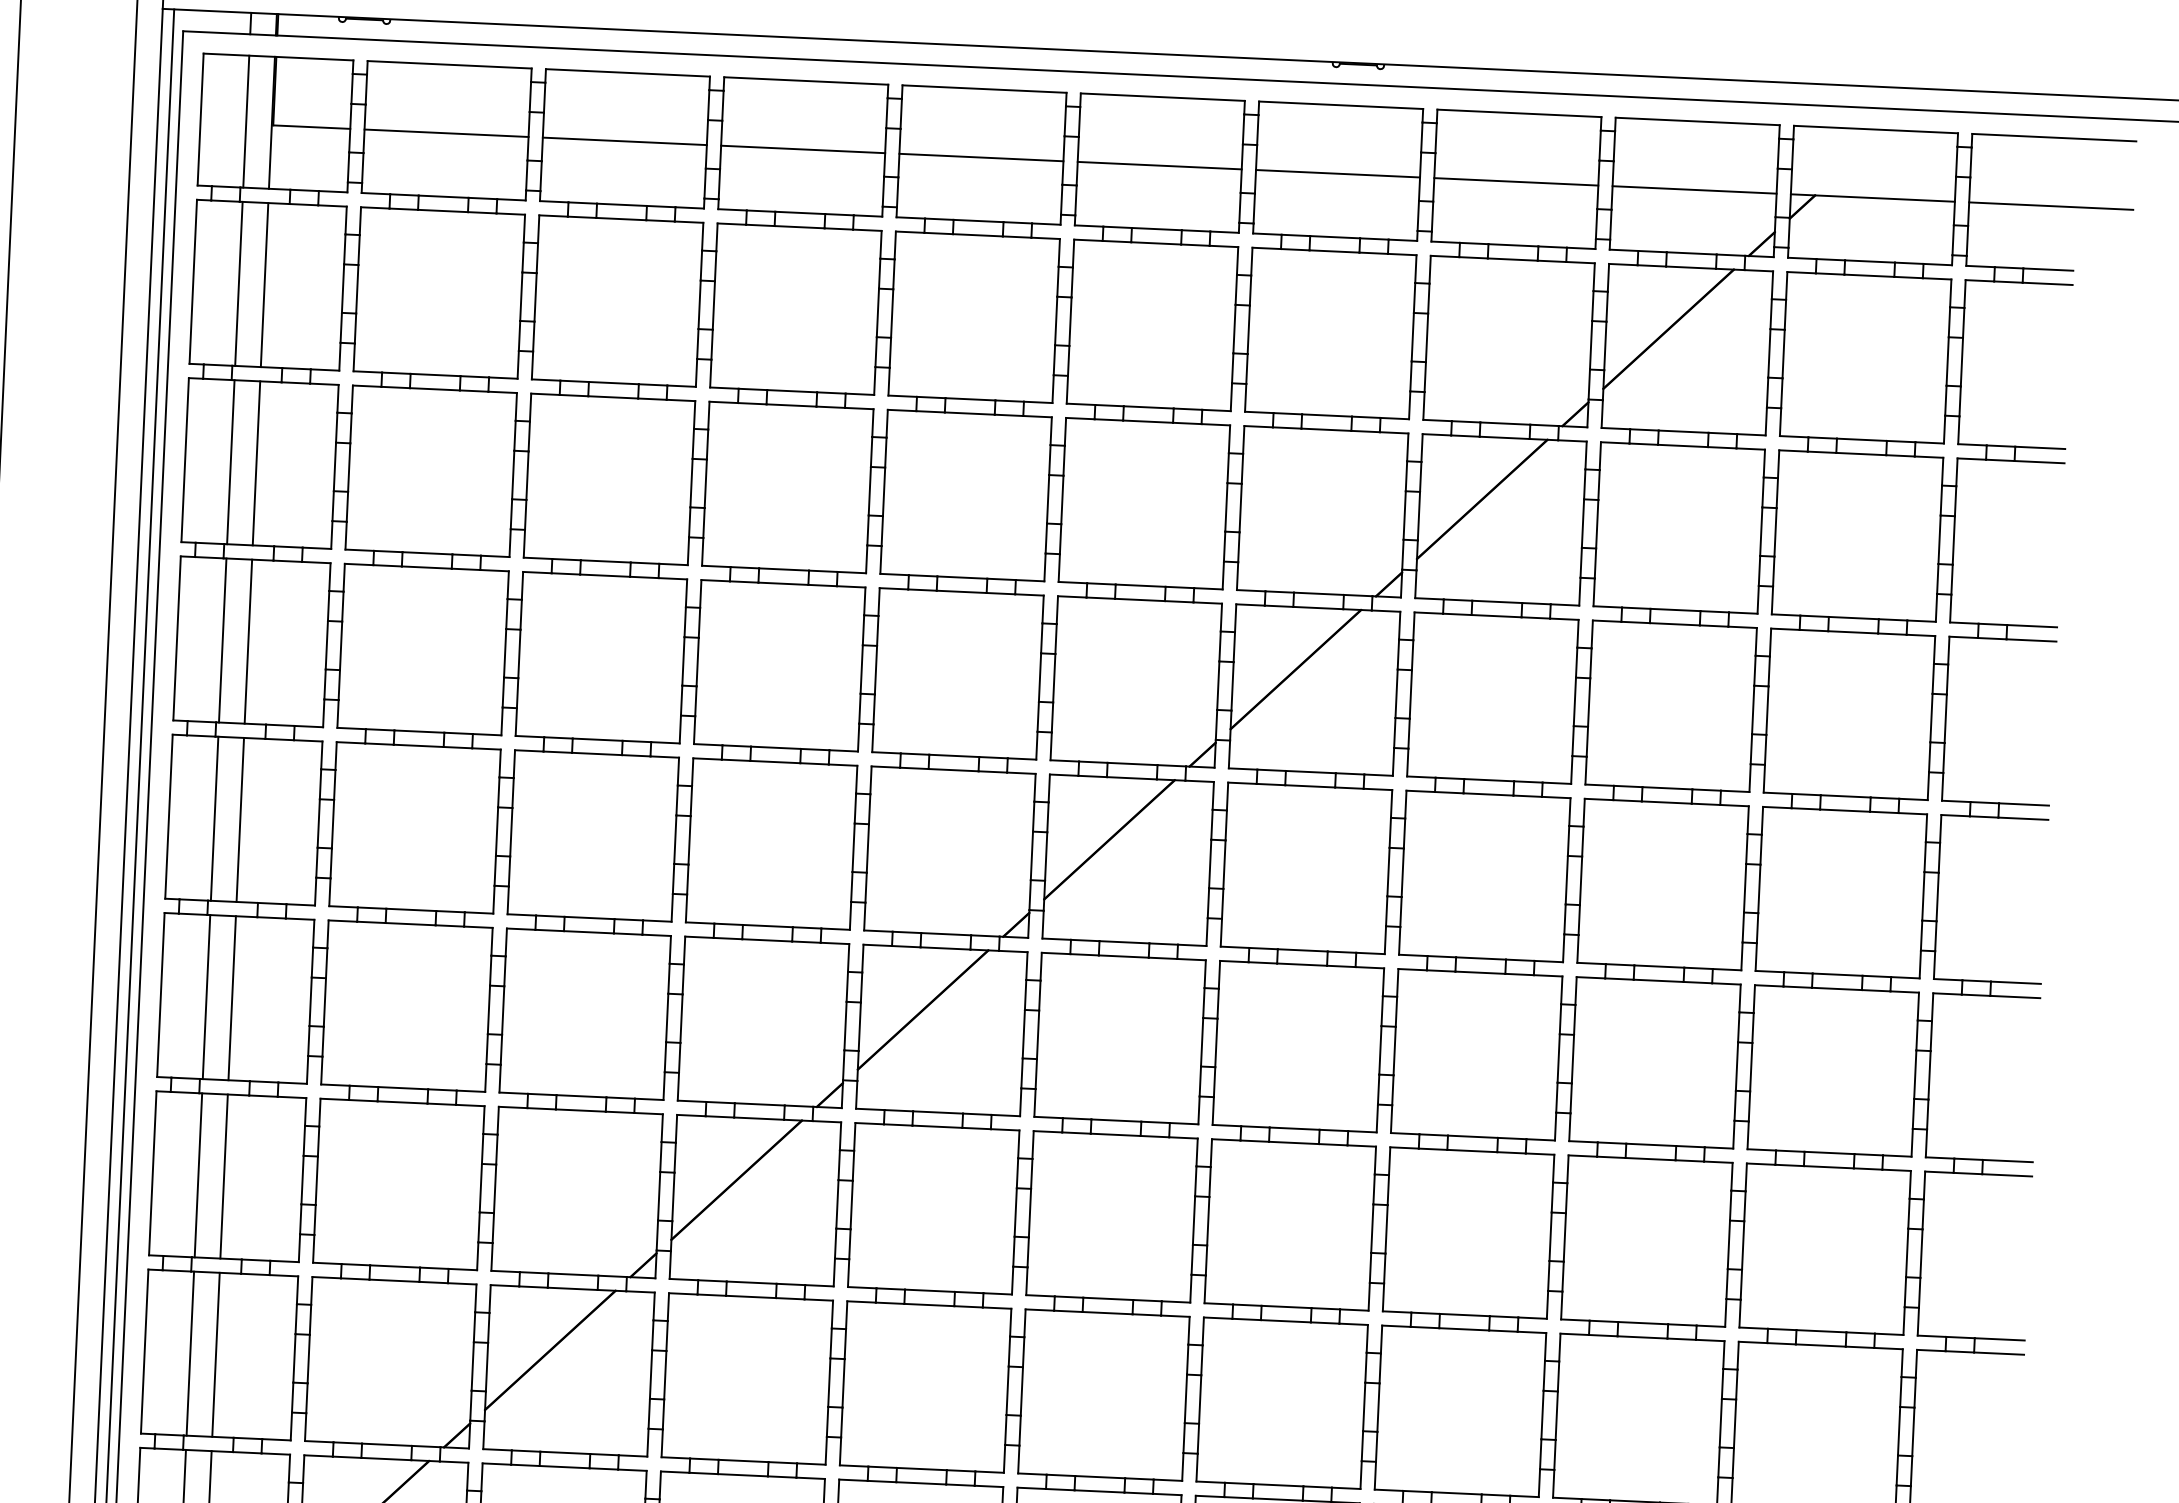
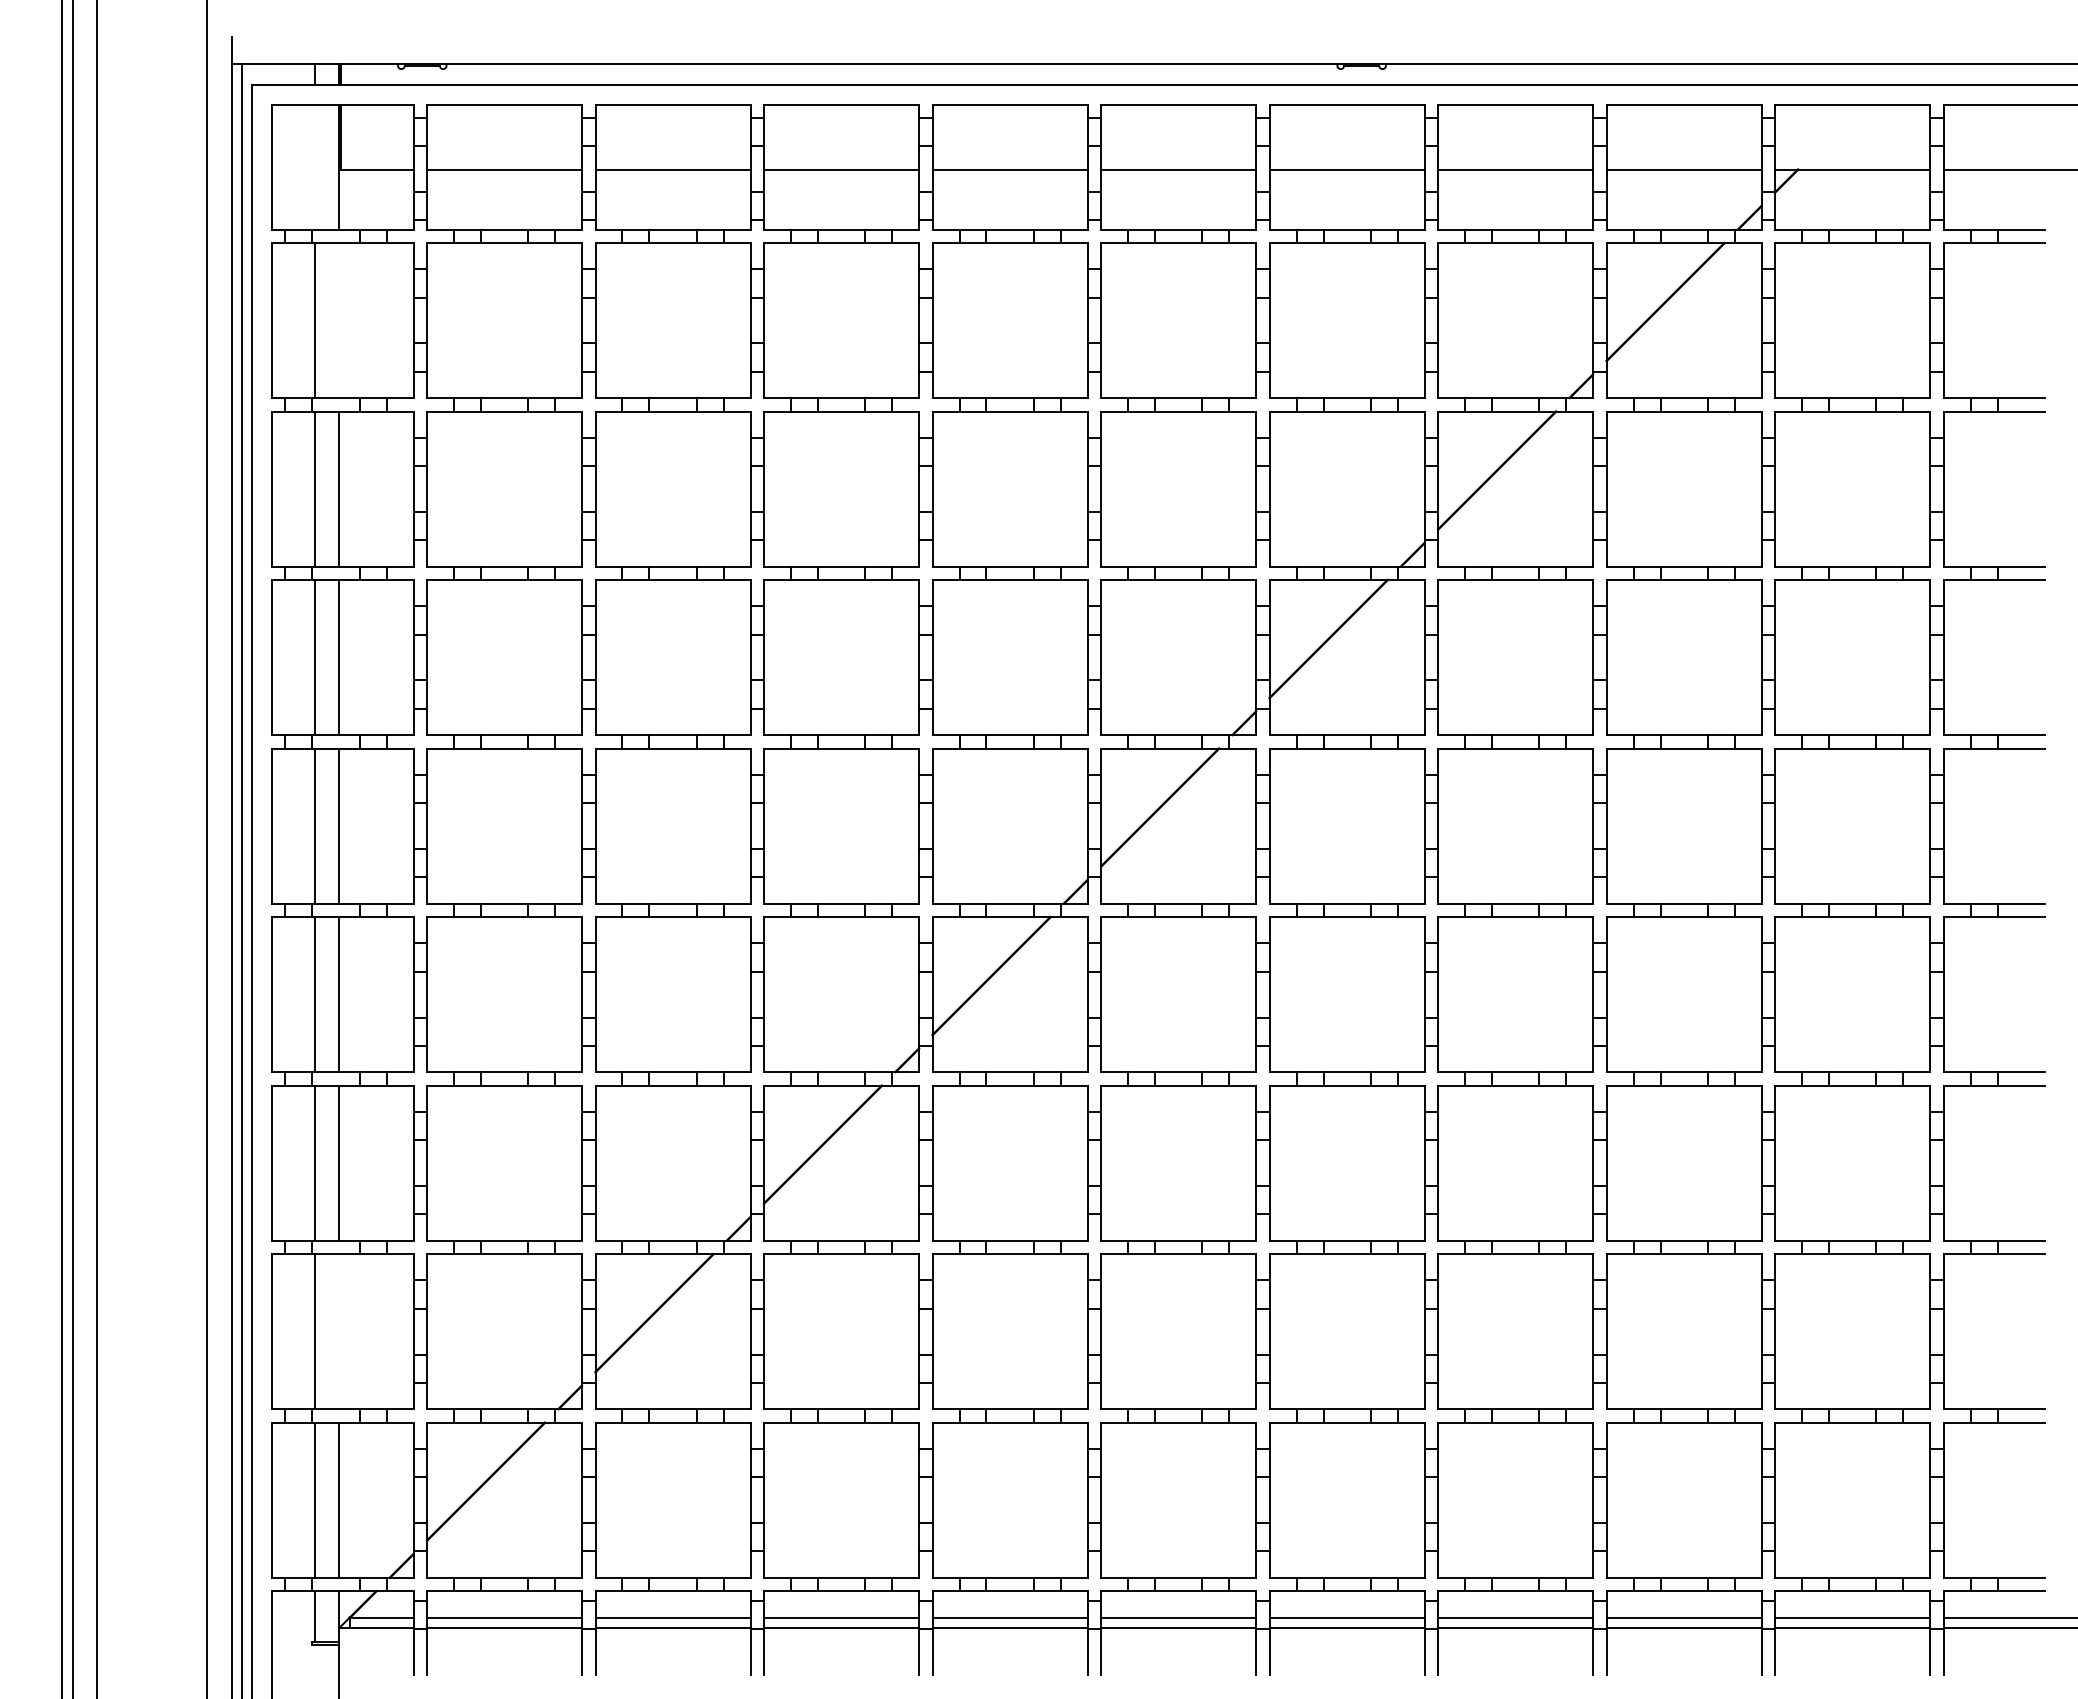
line: (246, 120) -> (315, 166), removed
line: (264, 285) -> (339, 320), removed
line: (216, 1354) -> (339, 1331), removed

